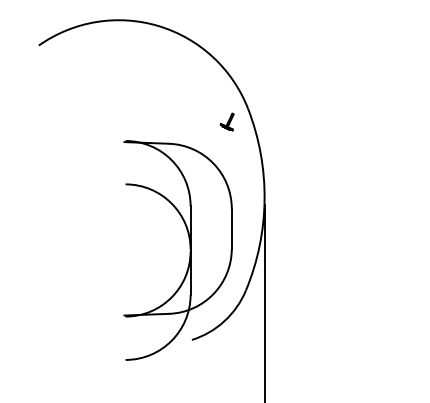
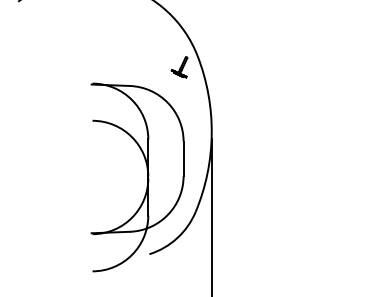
part: (227, 121) -> (179, 66), size x1.43

